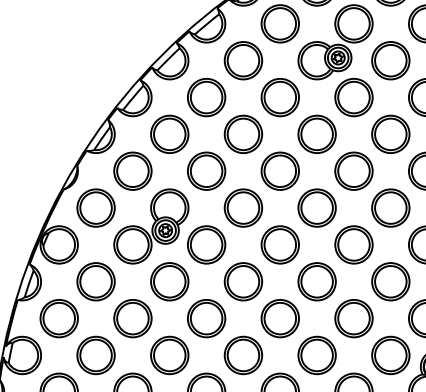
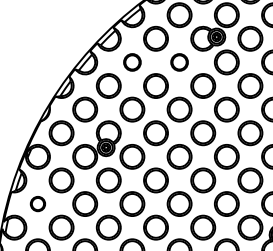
part: (206, 97) -> (132, 62), size x0.7
part: (280, 97) -> (179, 62), size x0.7
part: (58, 317) -> (37, 203), size x0.6

